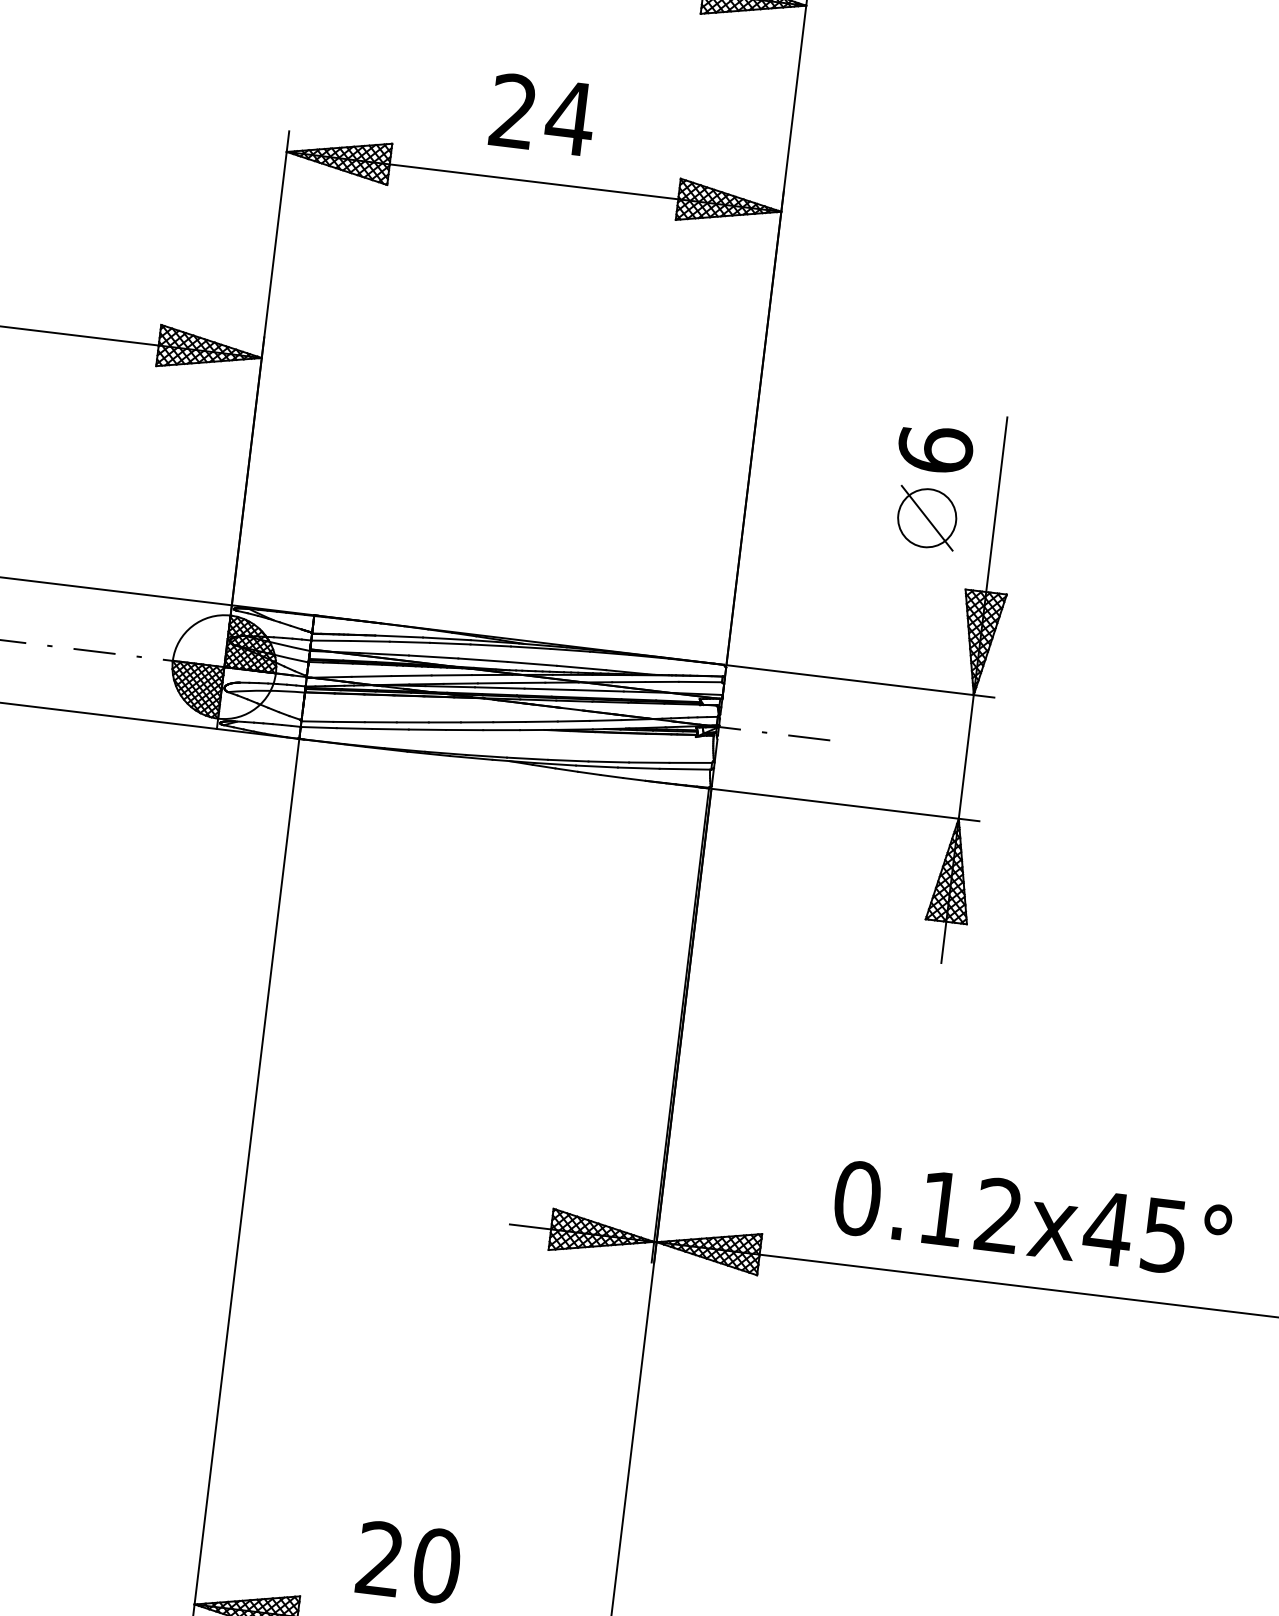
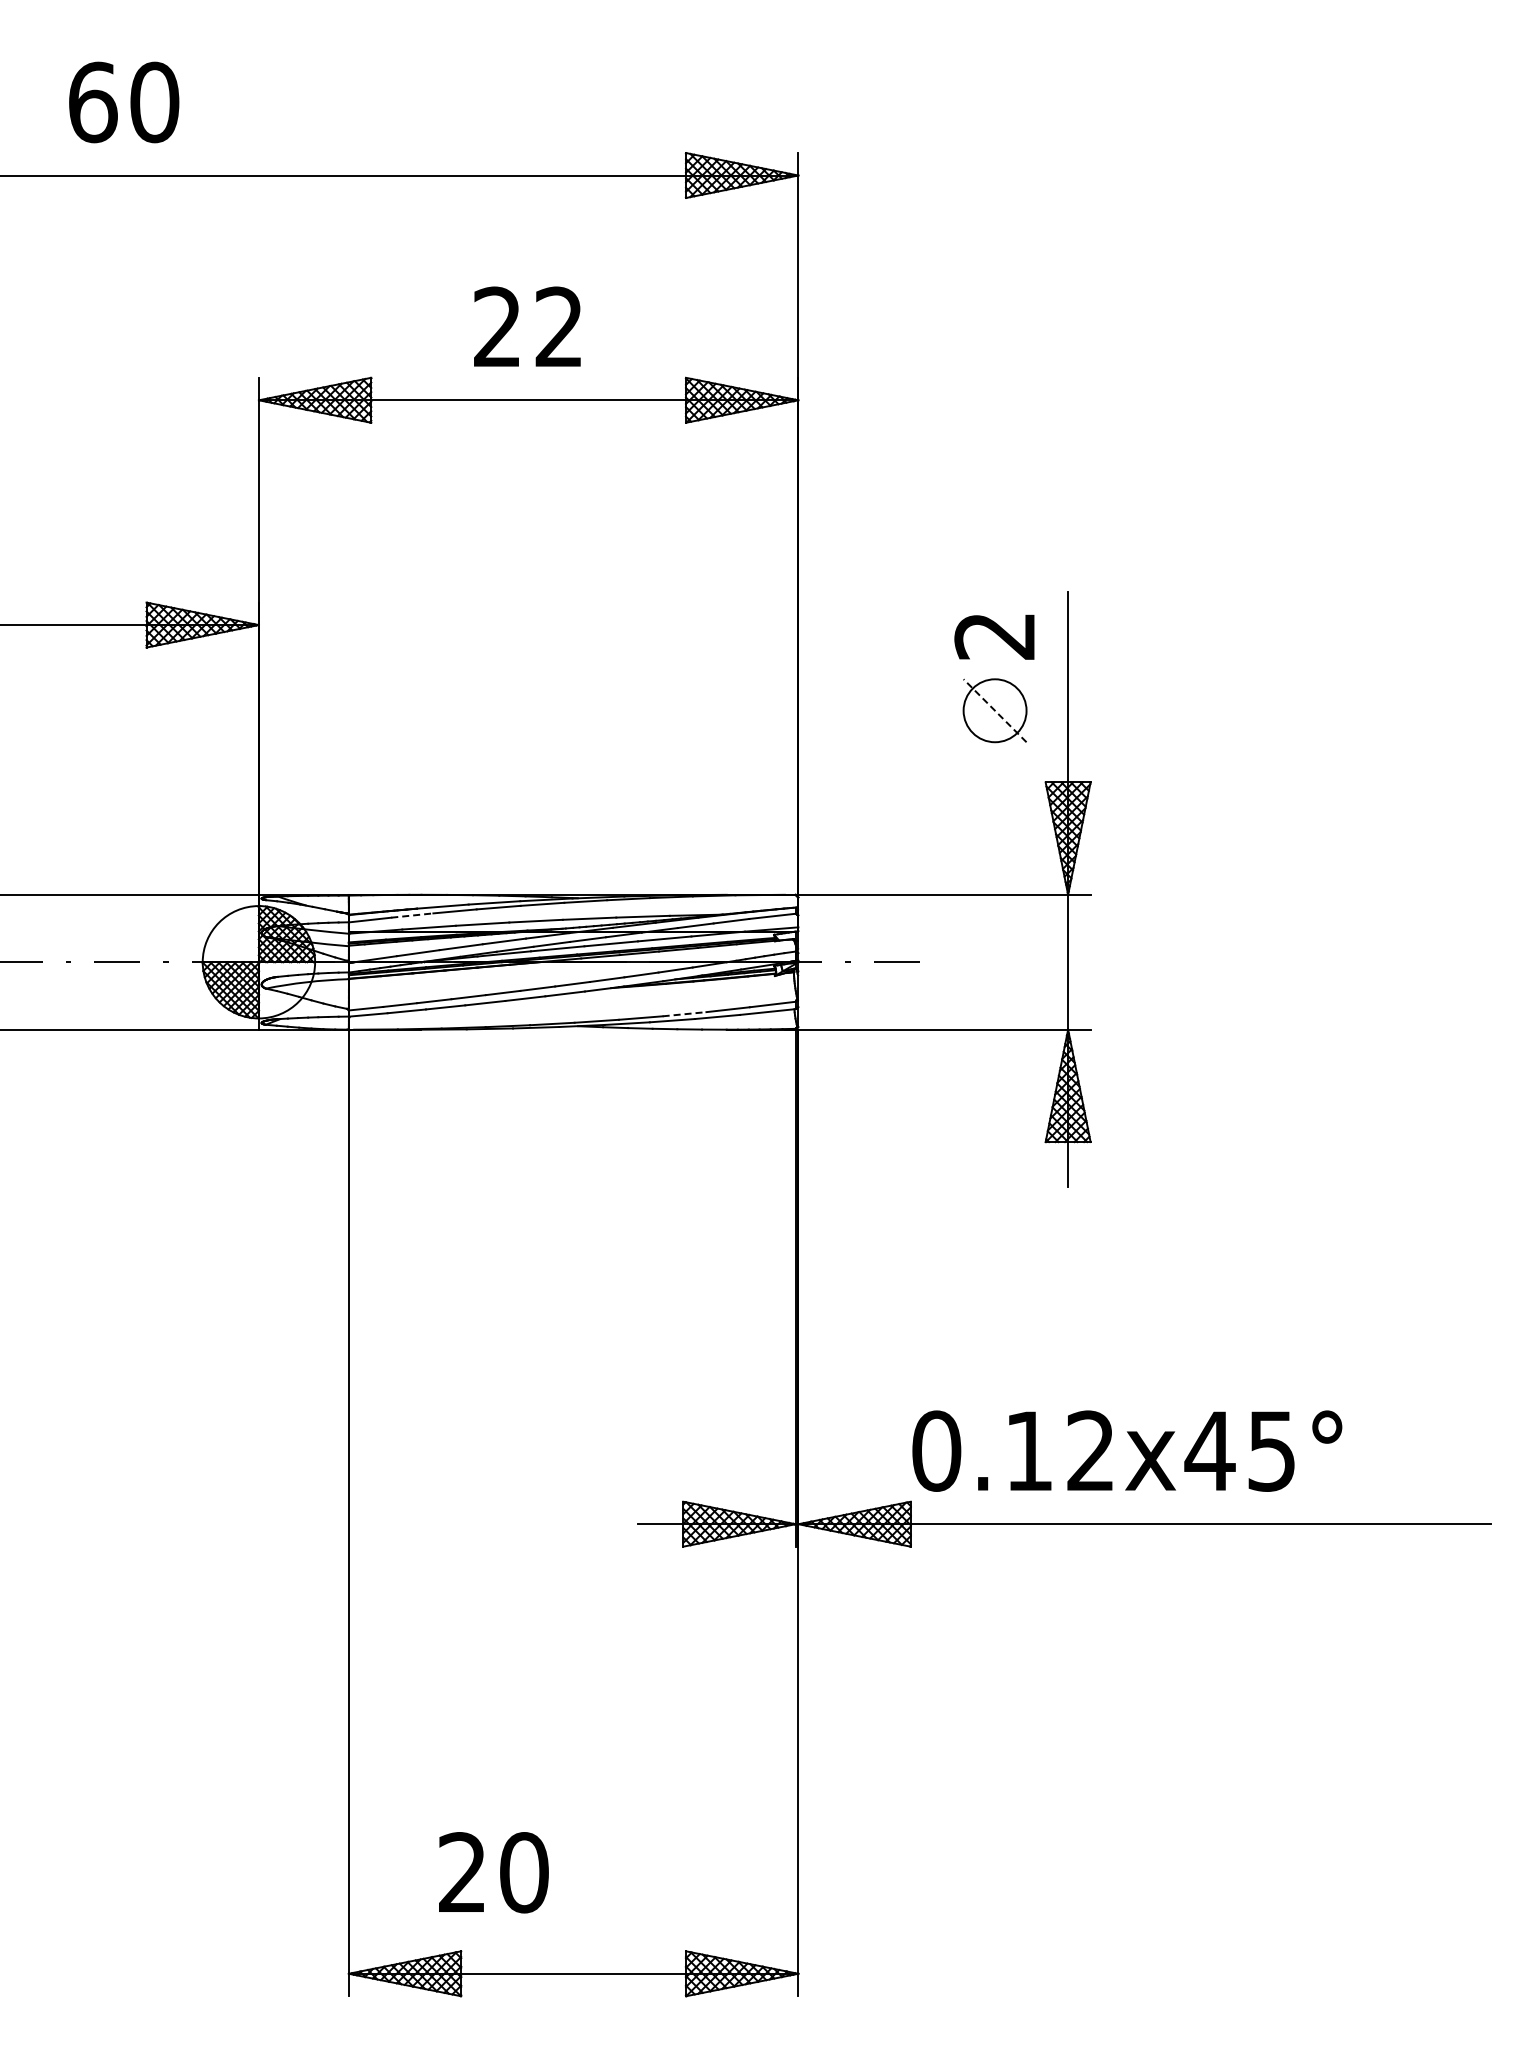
text: (569, 117) -> (558, 326), 24 -> 22
text: (935, 449) -> (994, 635), 6 -> 2
line: (927, 518) -> (995, 710), solid -> dashed
line: (370, 641) -> (412, 915), solid -> dashed
line: (608, 762) -> (684, 1014), solid -> dashed
text: (1032, 1219) -> (1127, 1450), moved
text: (408, 1562) -> (493, 1872), moved

